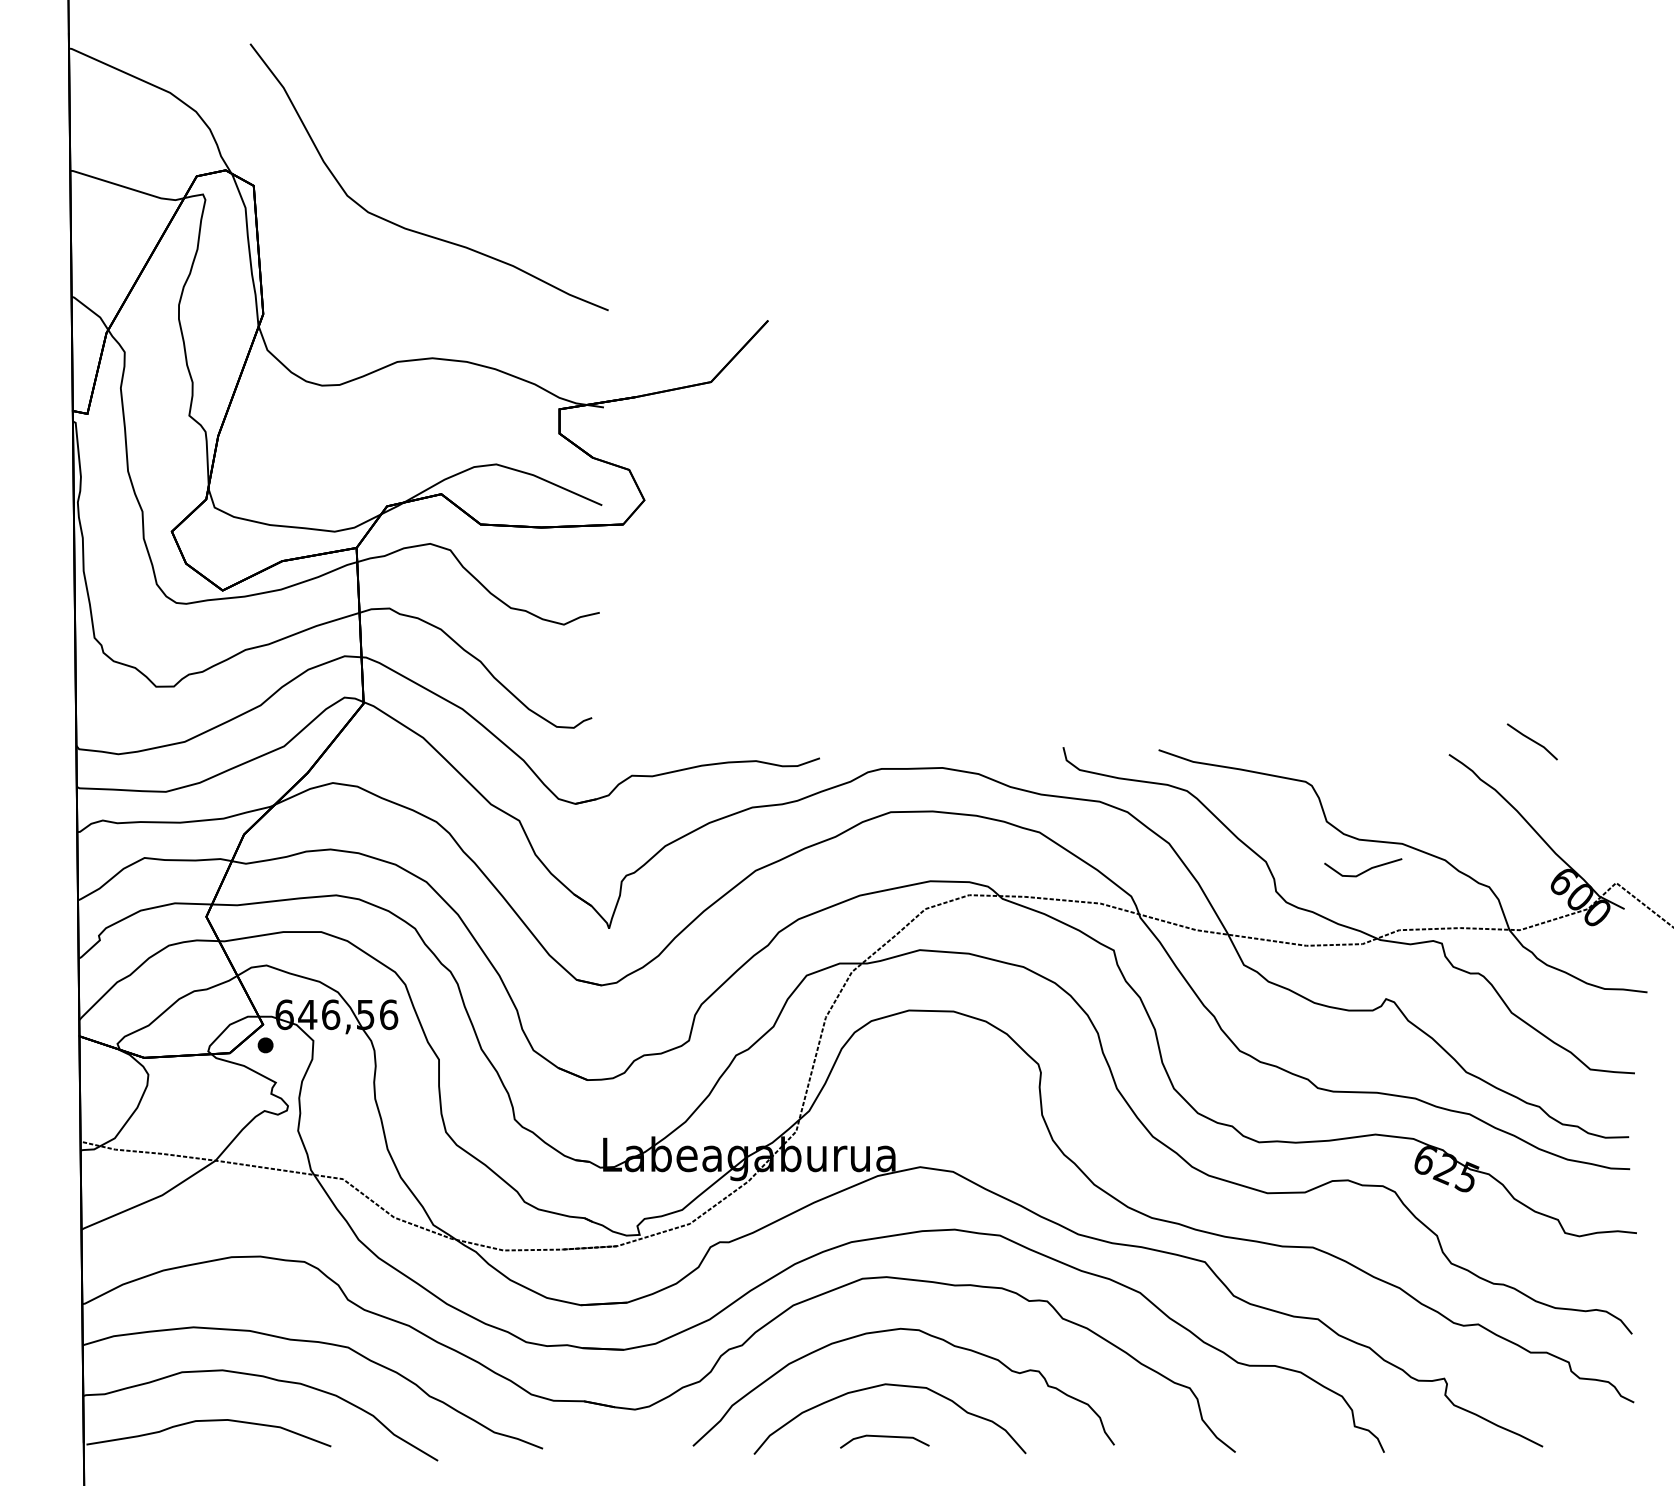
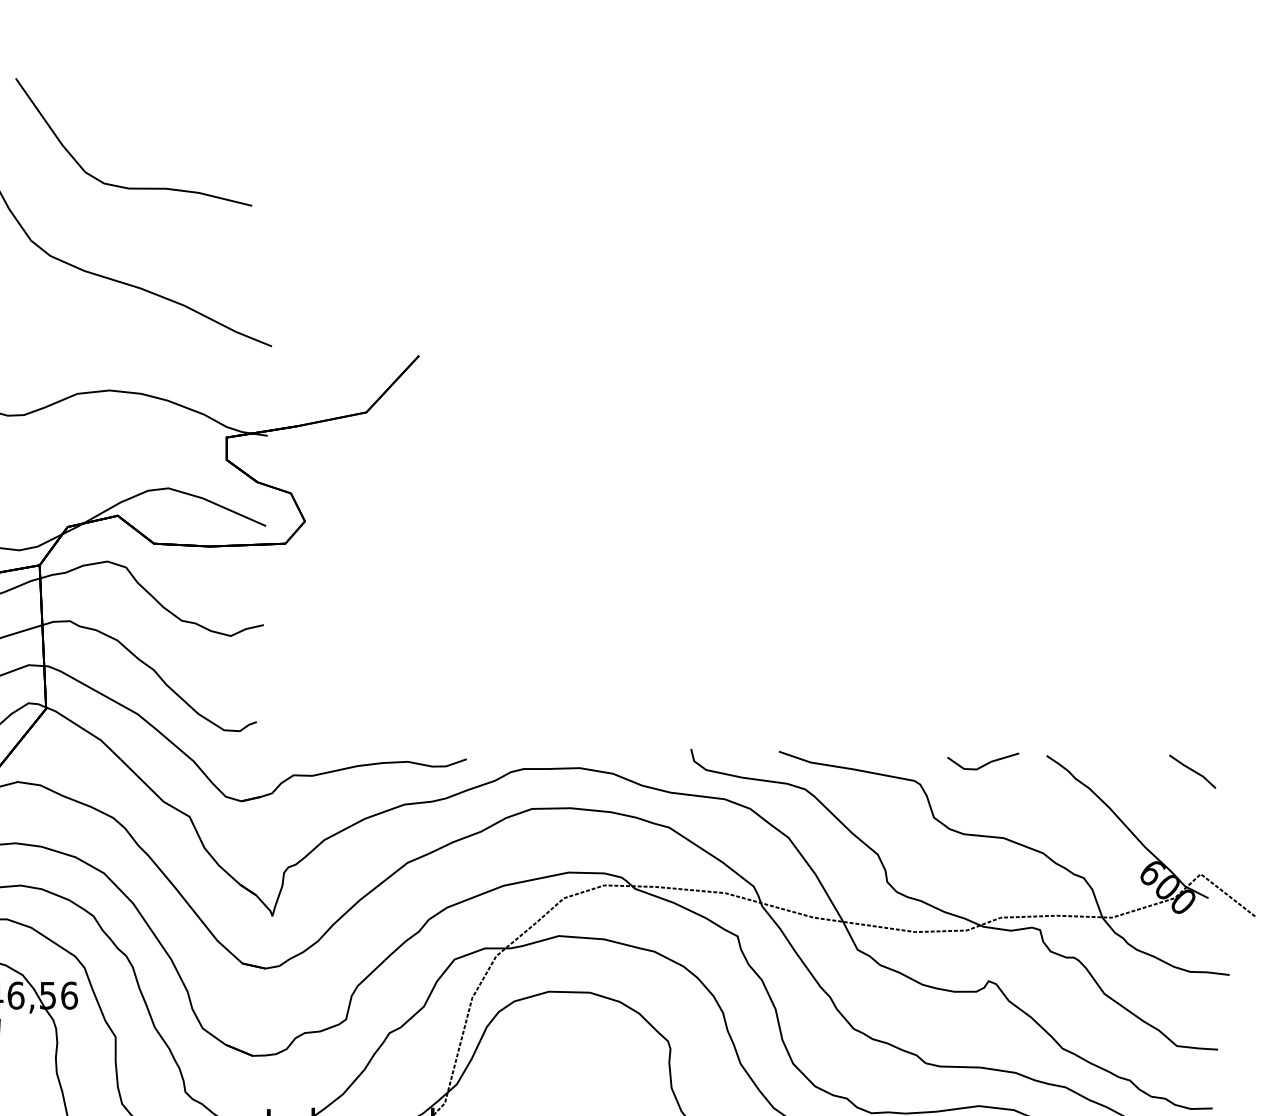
curve: (446, 136) -> (122, 186), added
line: (1531, 740) -> (1191, 770), moved
line: (1364, 870) -> (984, 764), moved

